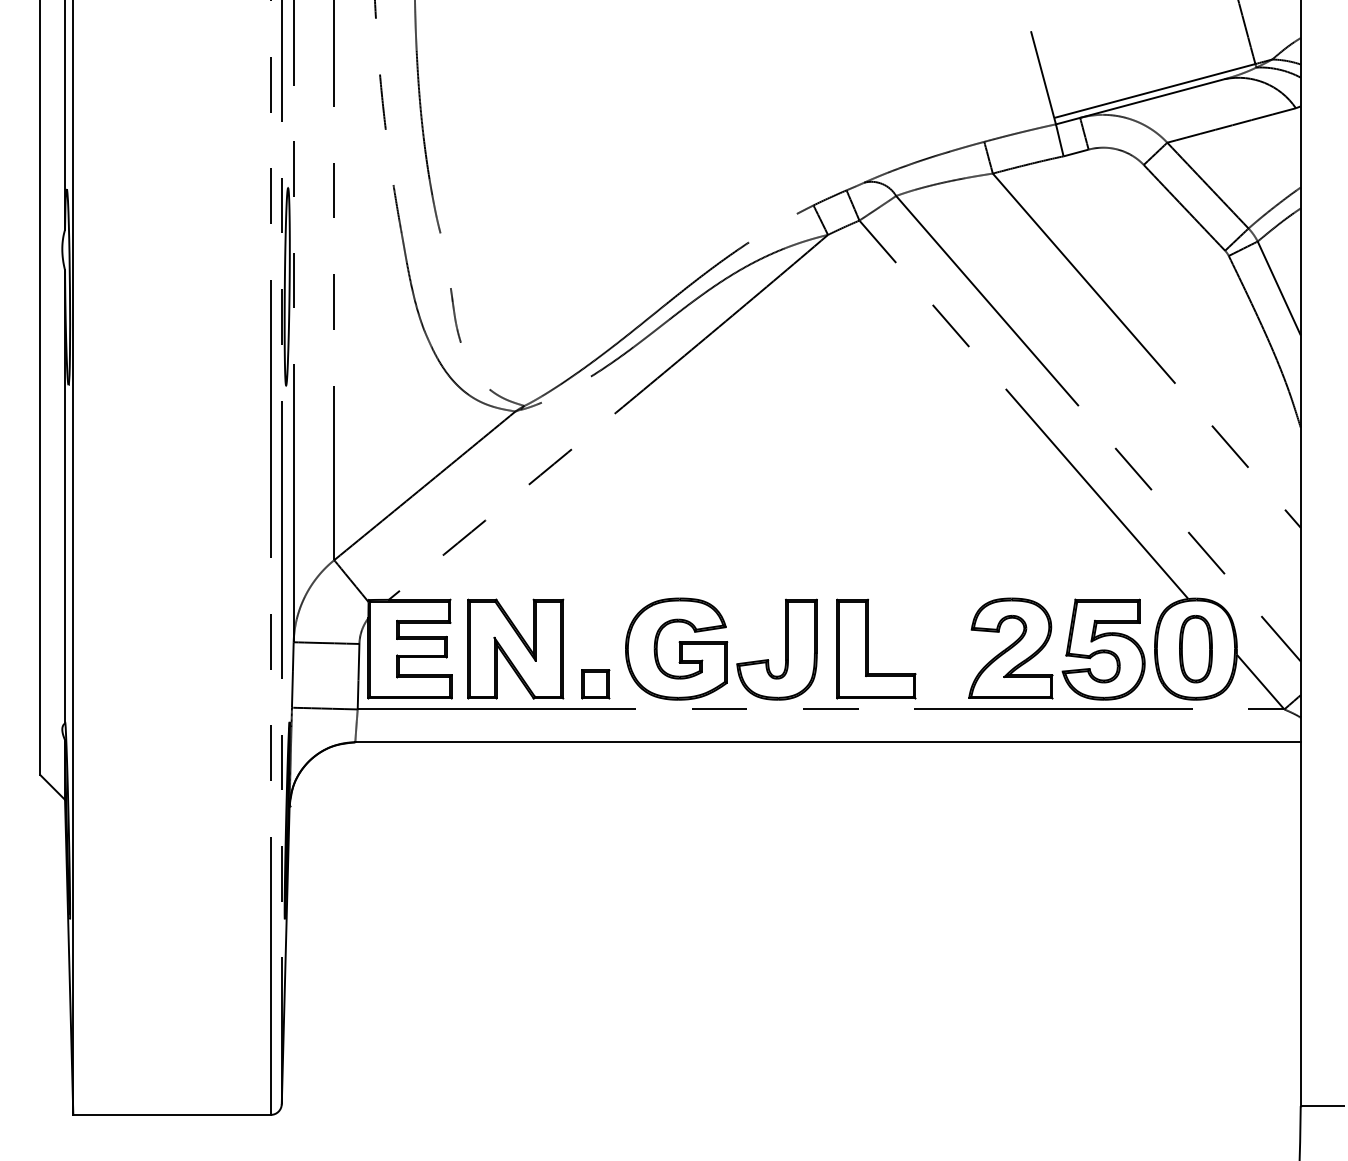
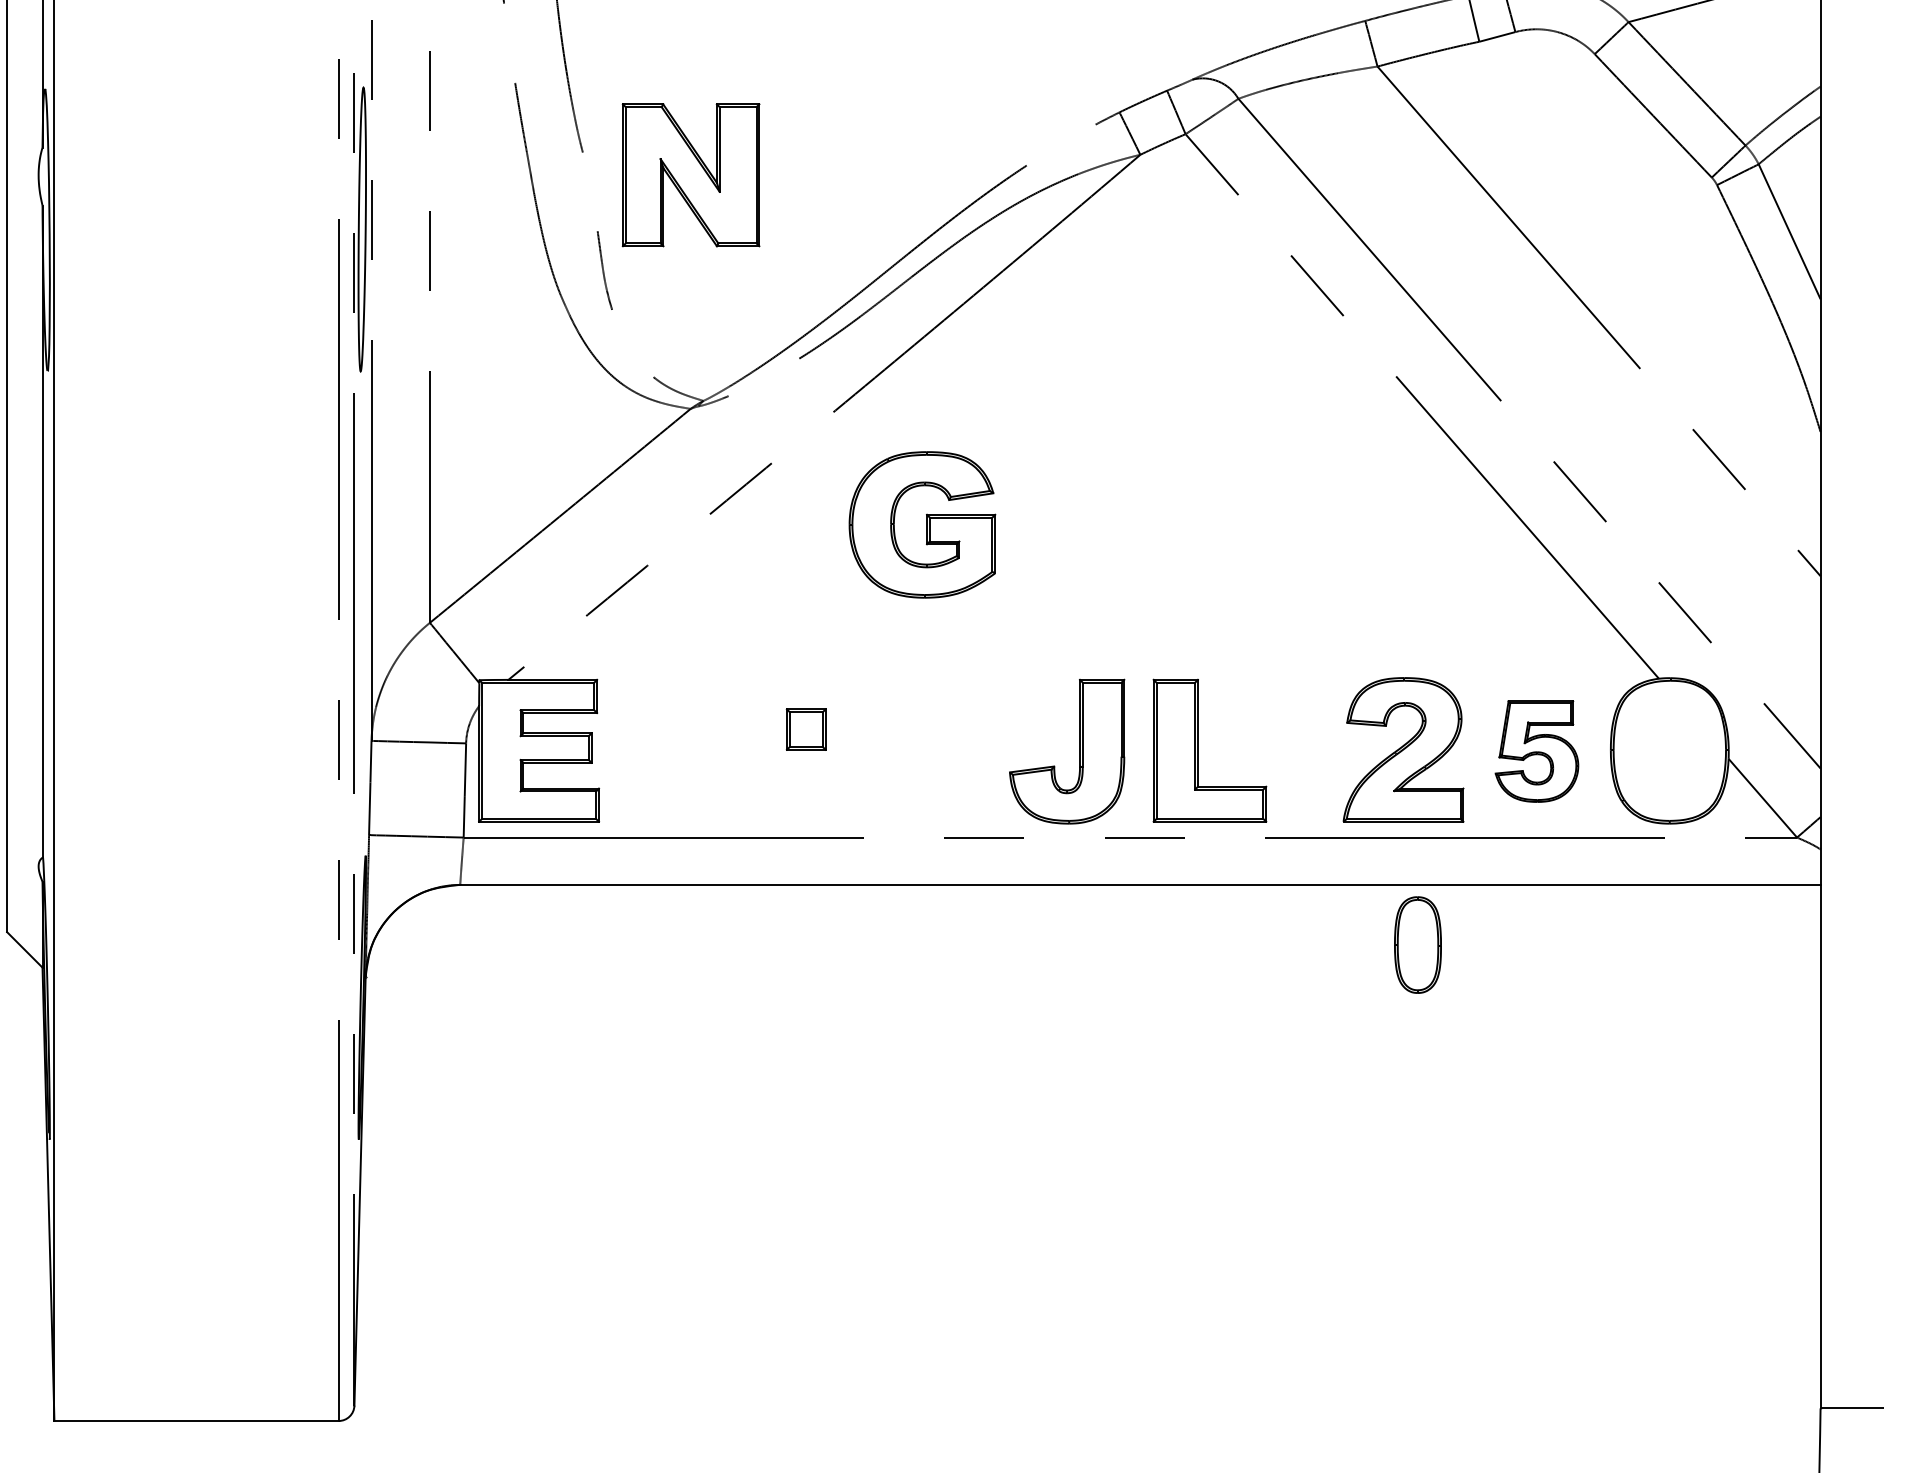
part: (515, 648) -> (690, 174), moved
part: (676, 648) -> (922, 523), moved
part: (1103, 649) -> (1536, 751), size x0.7
part: (1195, 649) -> (1417, 945), moved
part: (595, 684) -> (805, 729), moved

